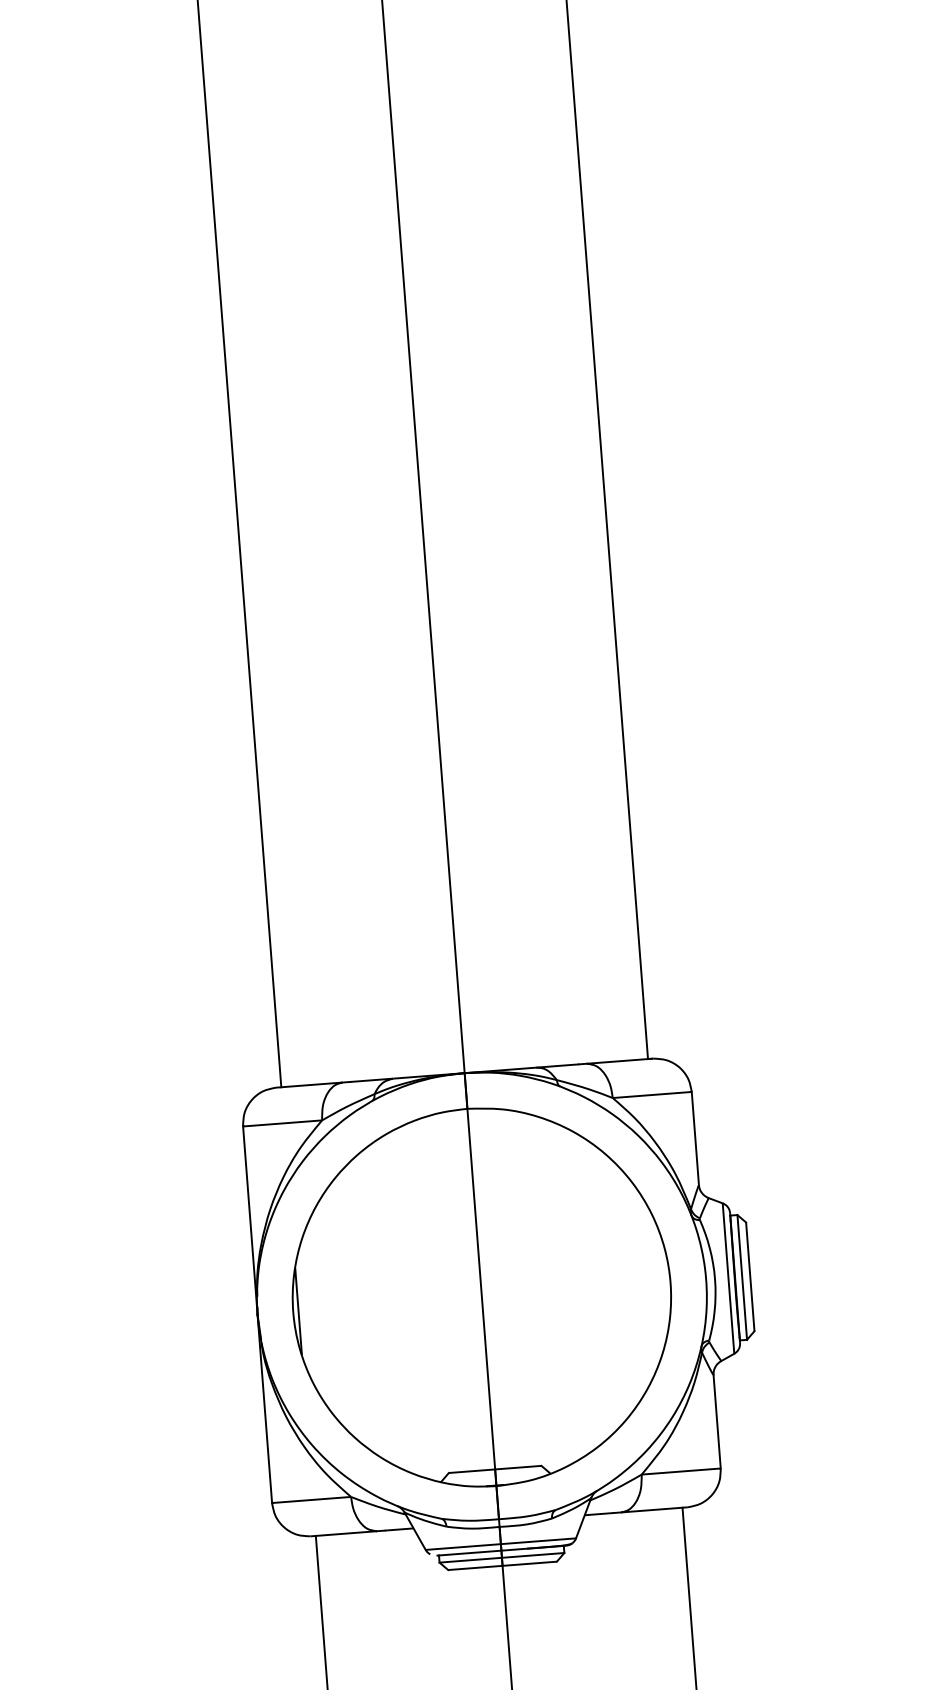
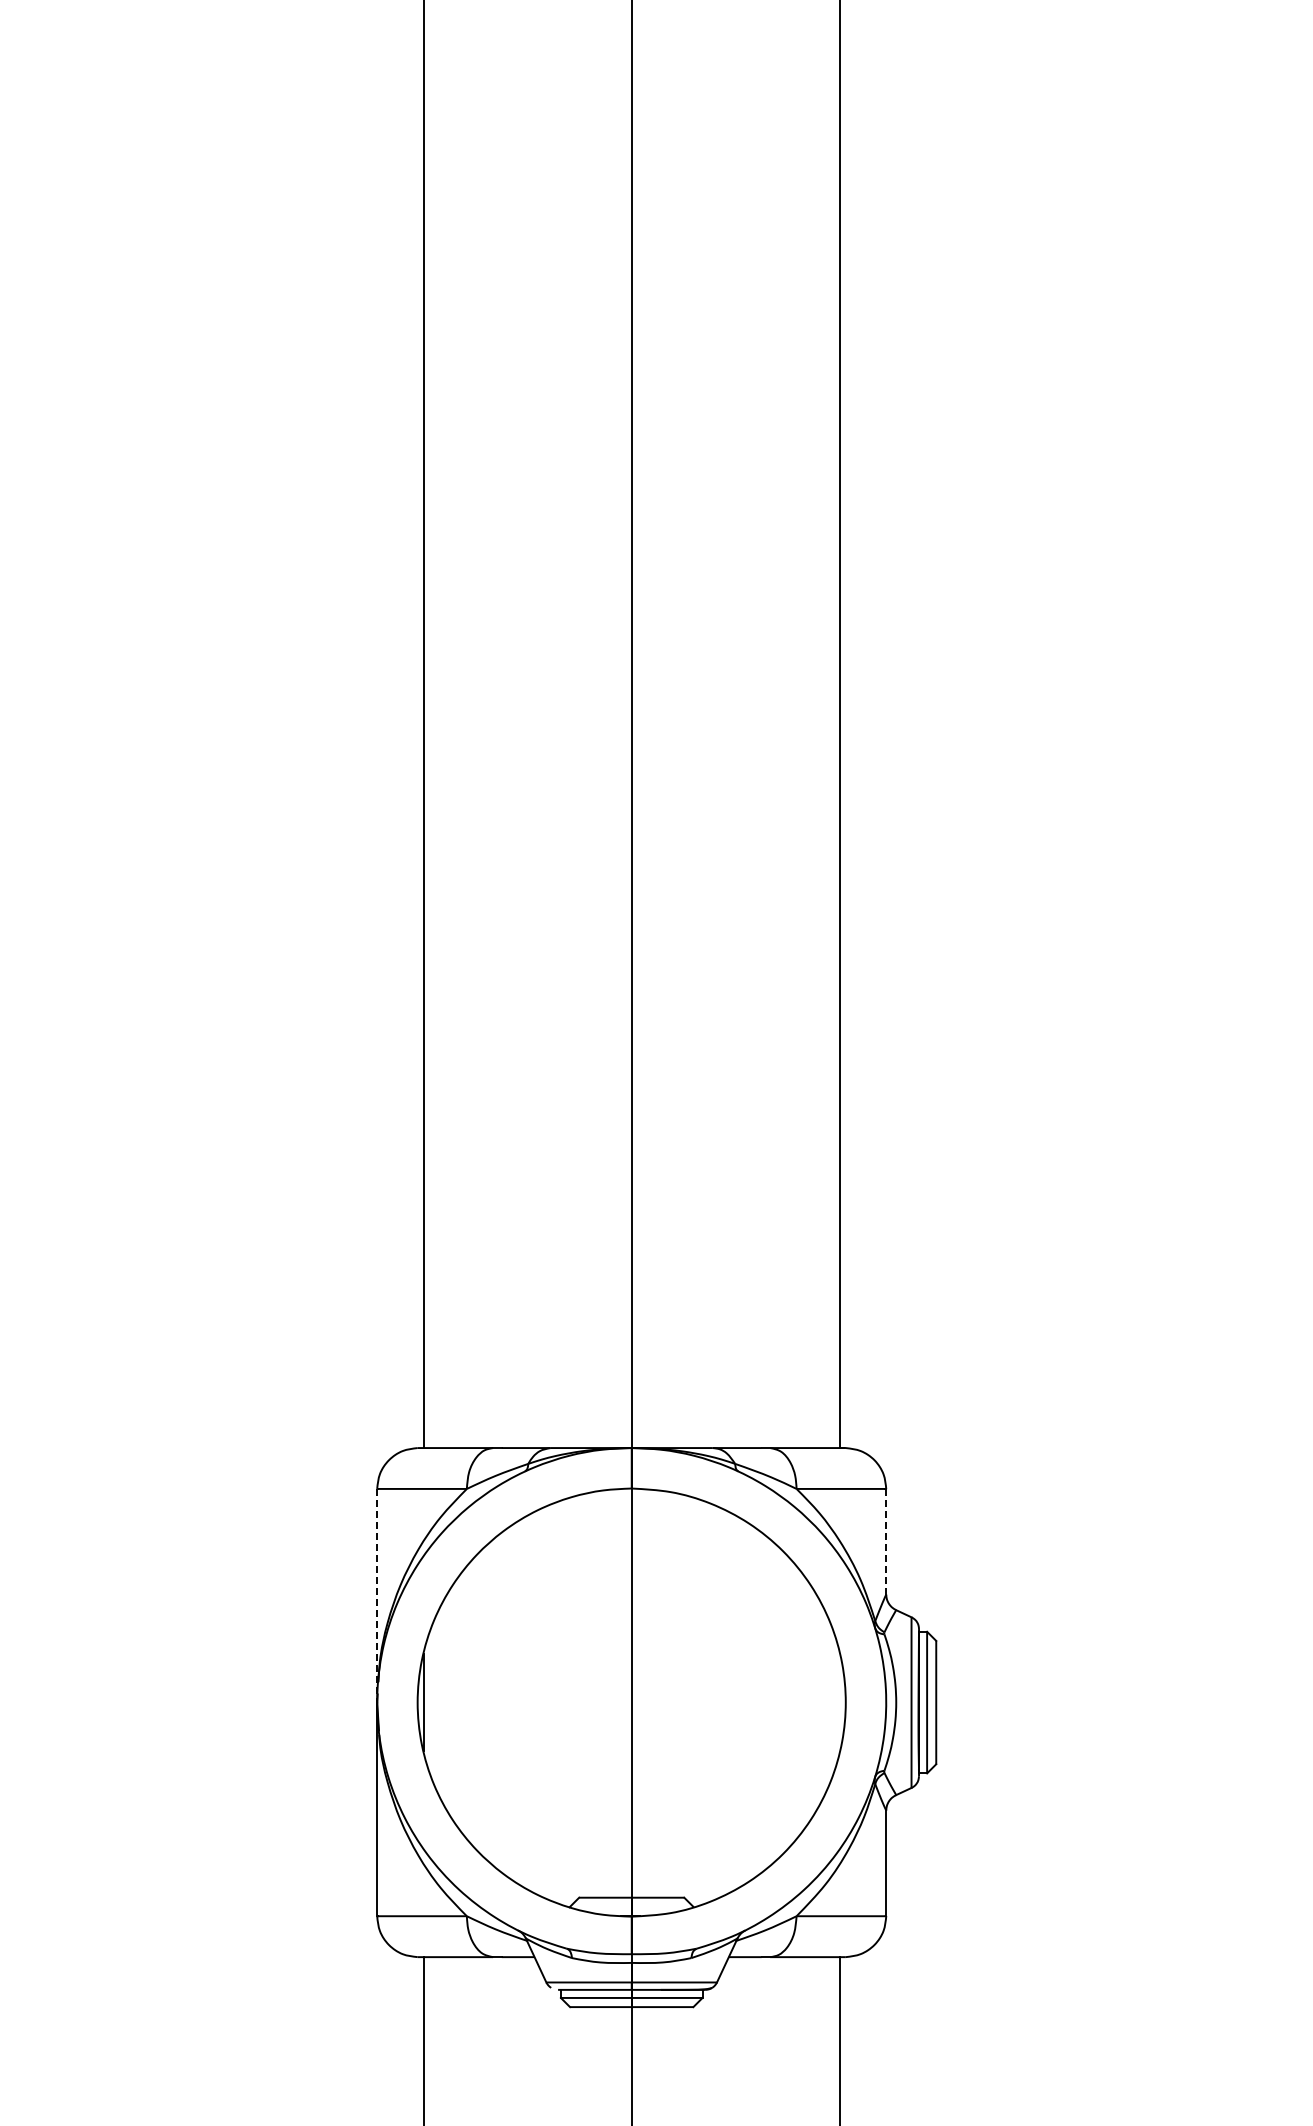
line: (695, 1138) -> (886, 1541), solid -> dashed
line: (250, 1220) -> (377, 1595), solid -> dashed

